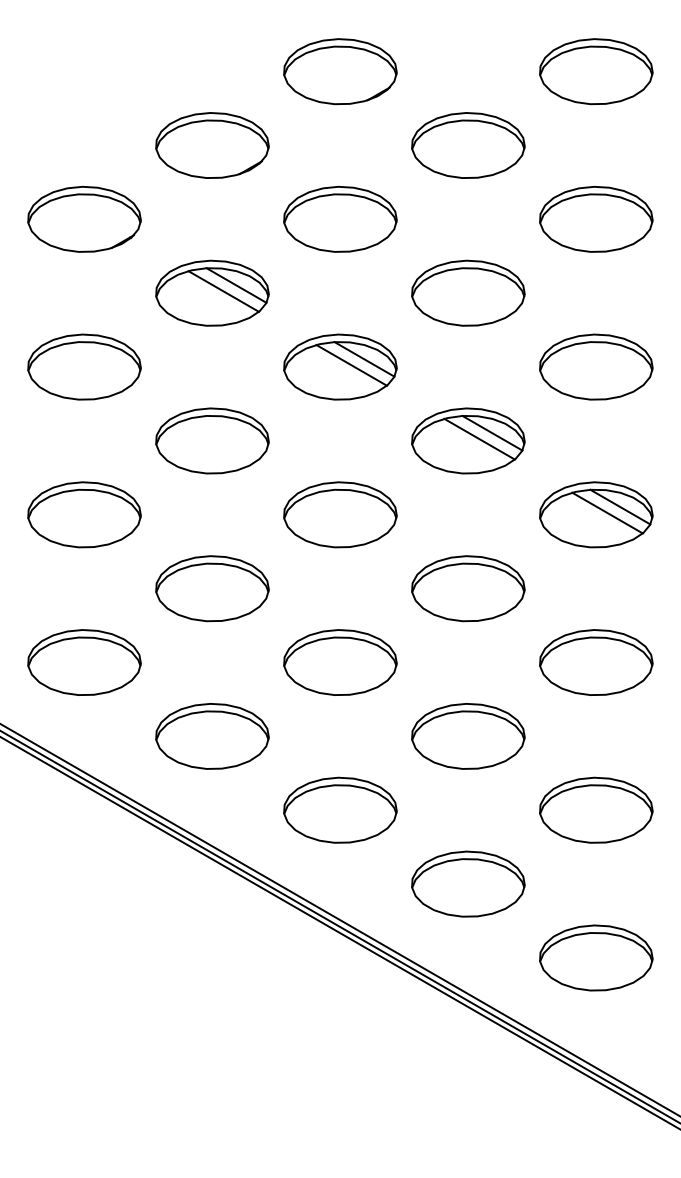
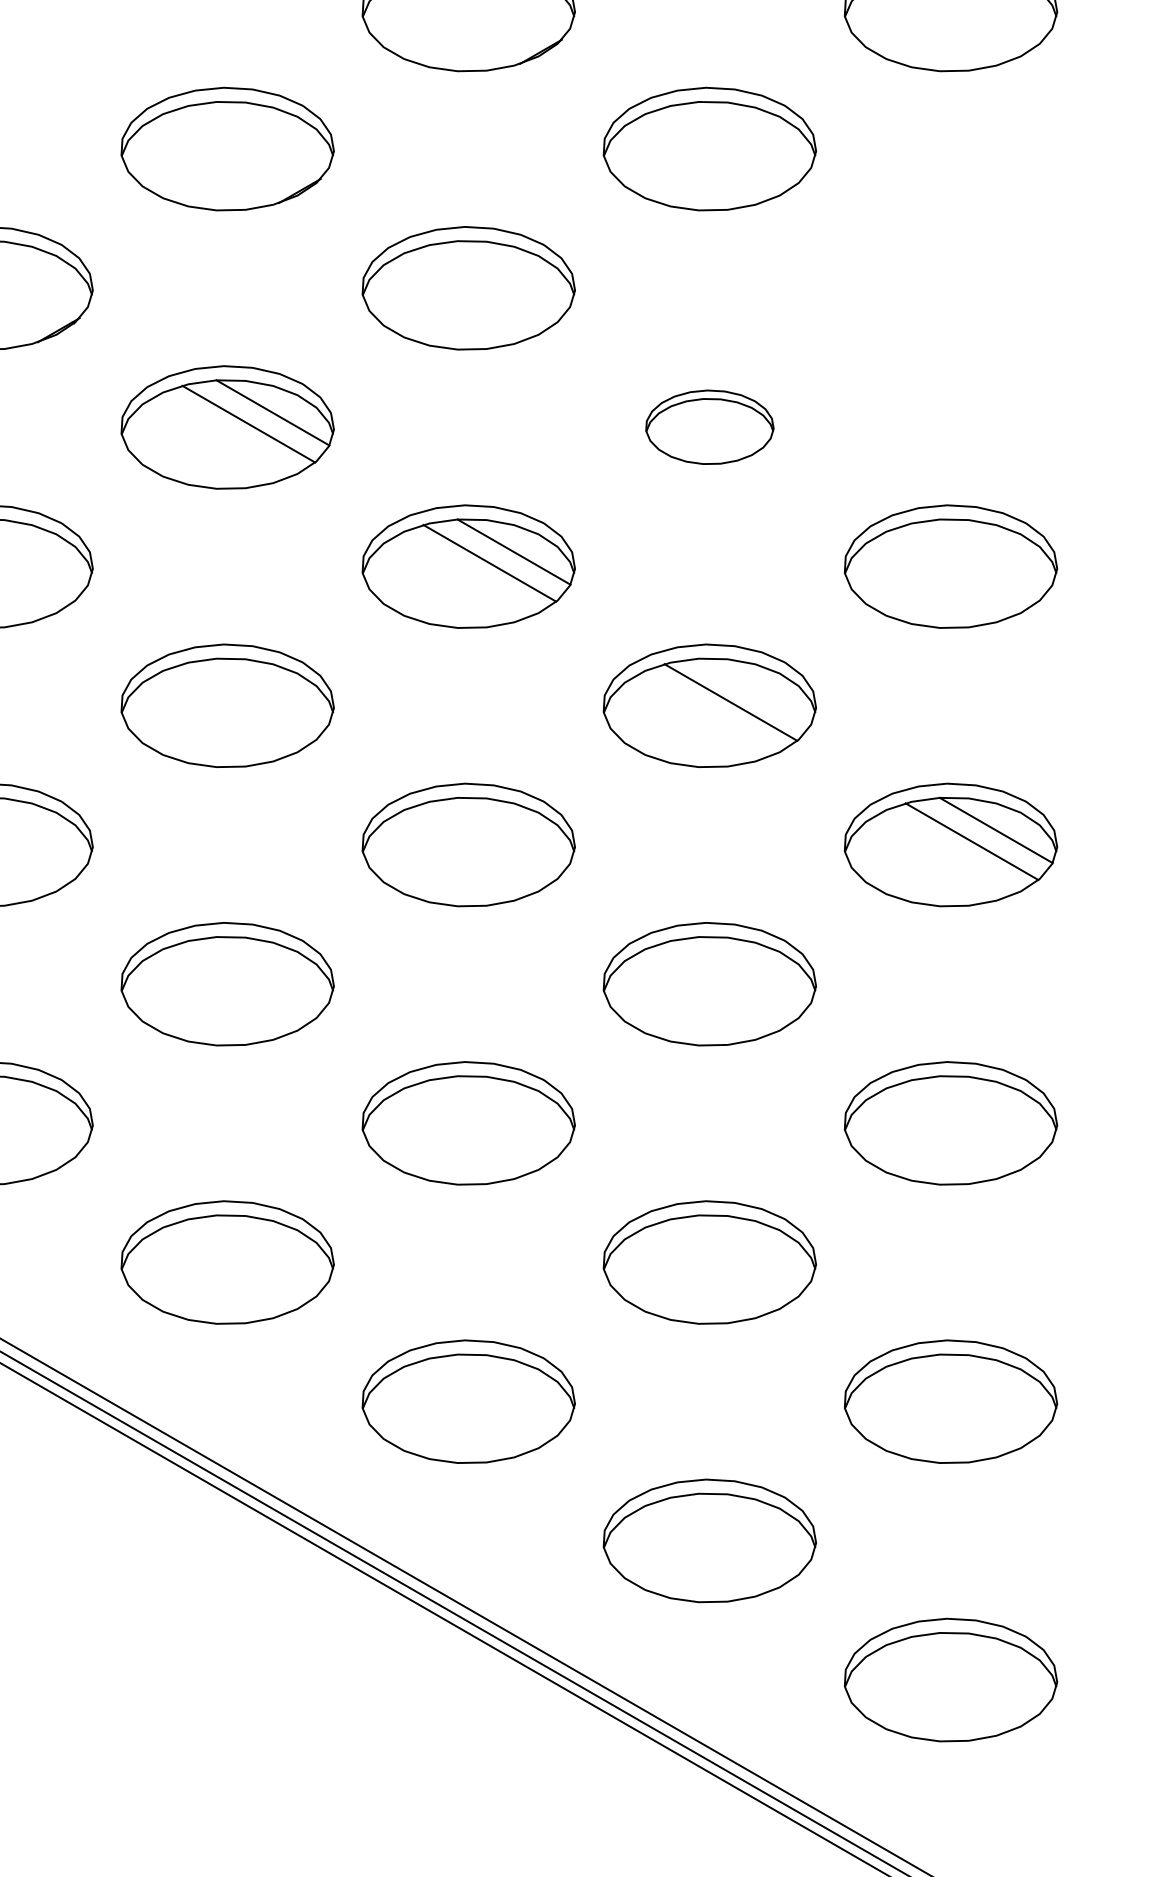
part: (596, 218) -> (951, 286), removed
part: (468, 292) -> (710, 426), size x0.6
line: (492, 432) -> (755, 689), removed

